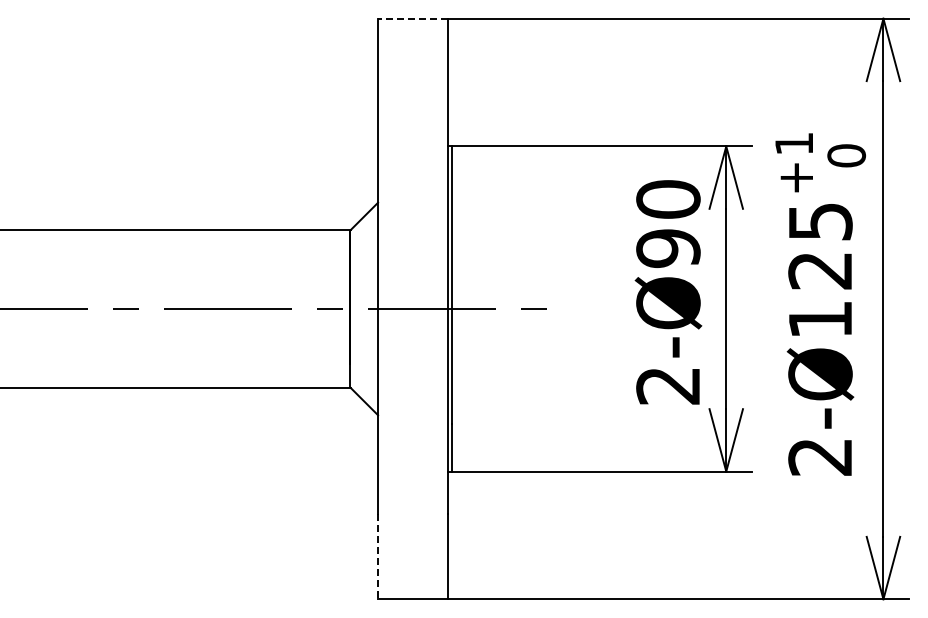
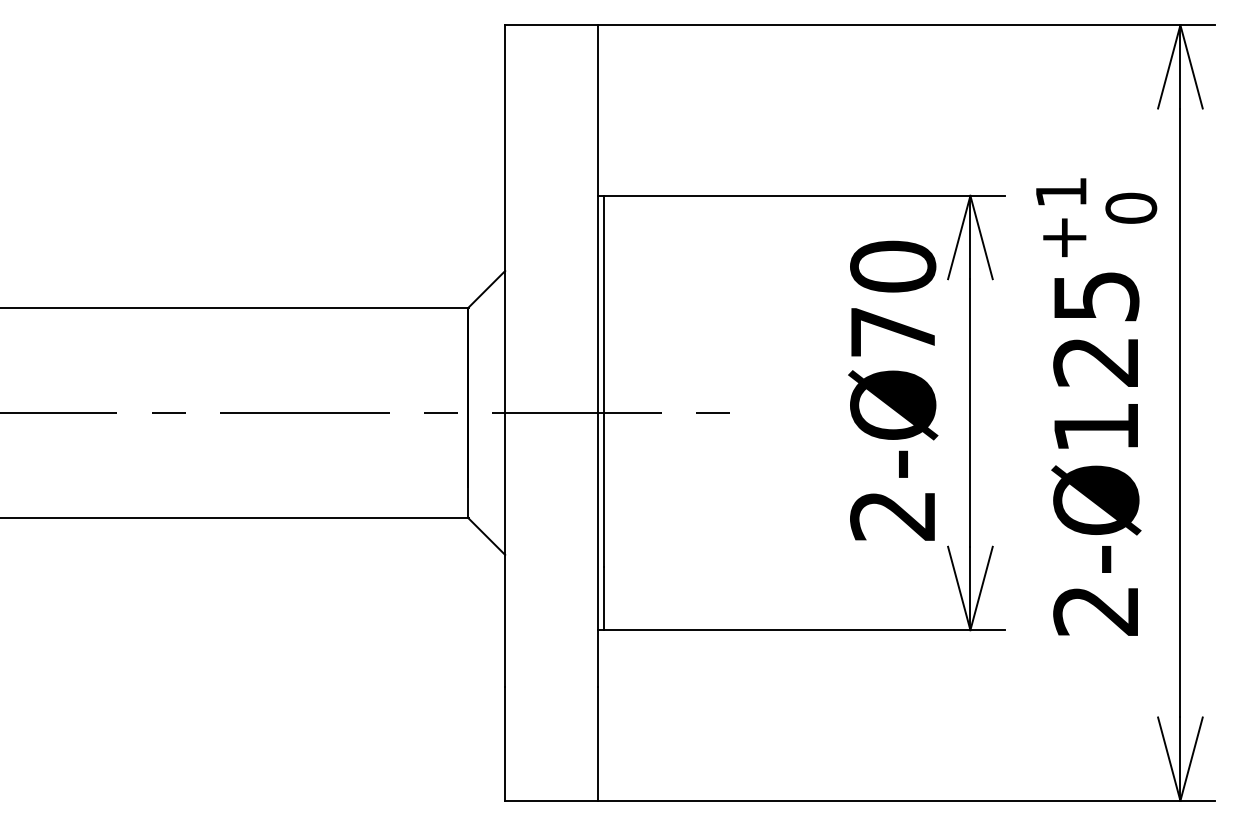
line: (412, 18) -> (551, 24), dashed -> solid
text: (668, 248) -> (893, 332), 2-Ø90 -> 2-Ø70
line: (378, 556) -> (505, 743), dashed -> solid

